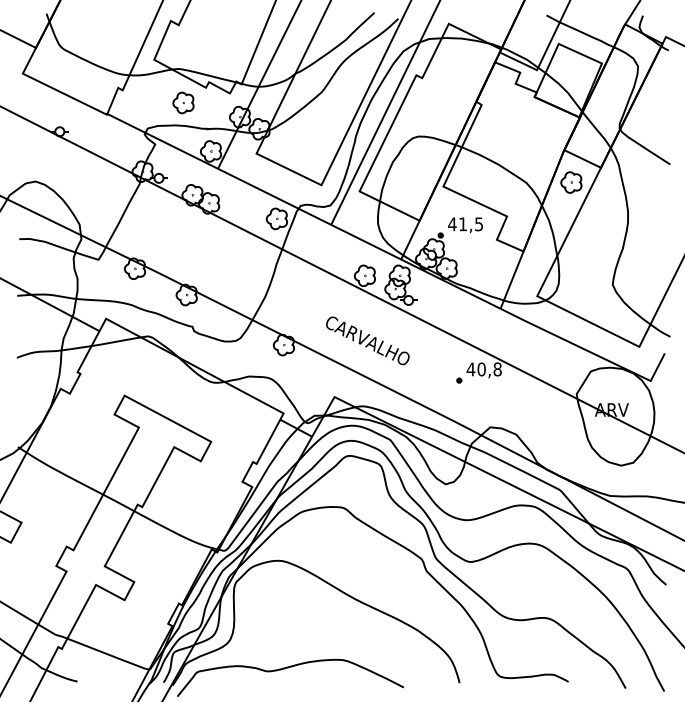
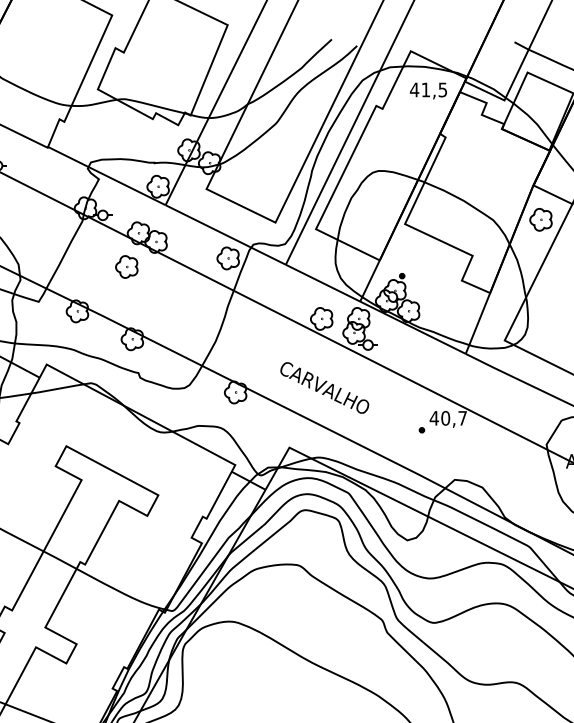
part: (183, 102) -> (126, 266), moved
text: (465, 225) -> (428, 91), moved
text: (497, 369) -> (462, 418), 40,8 -> 40,7

